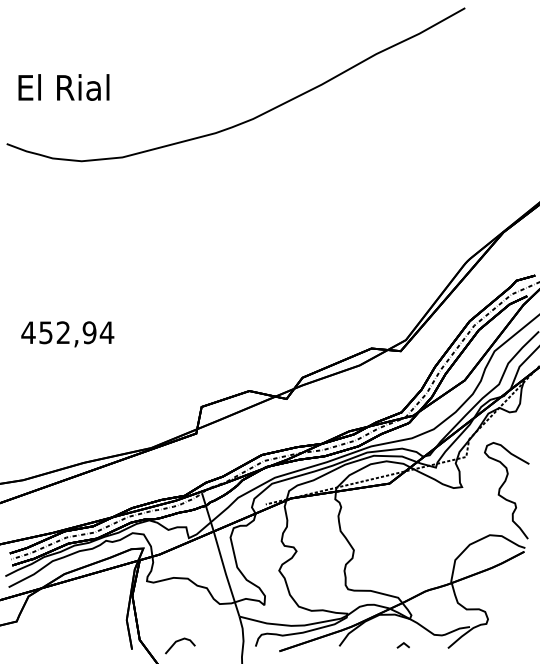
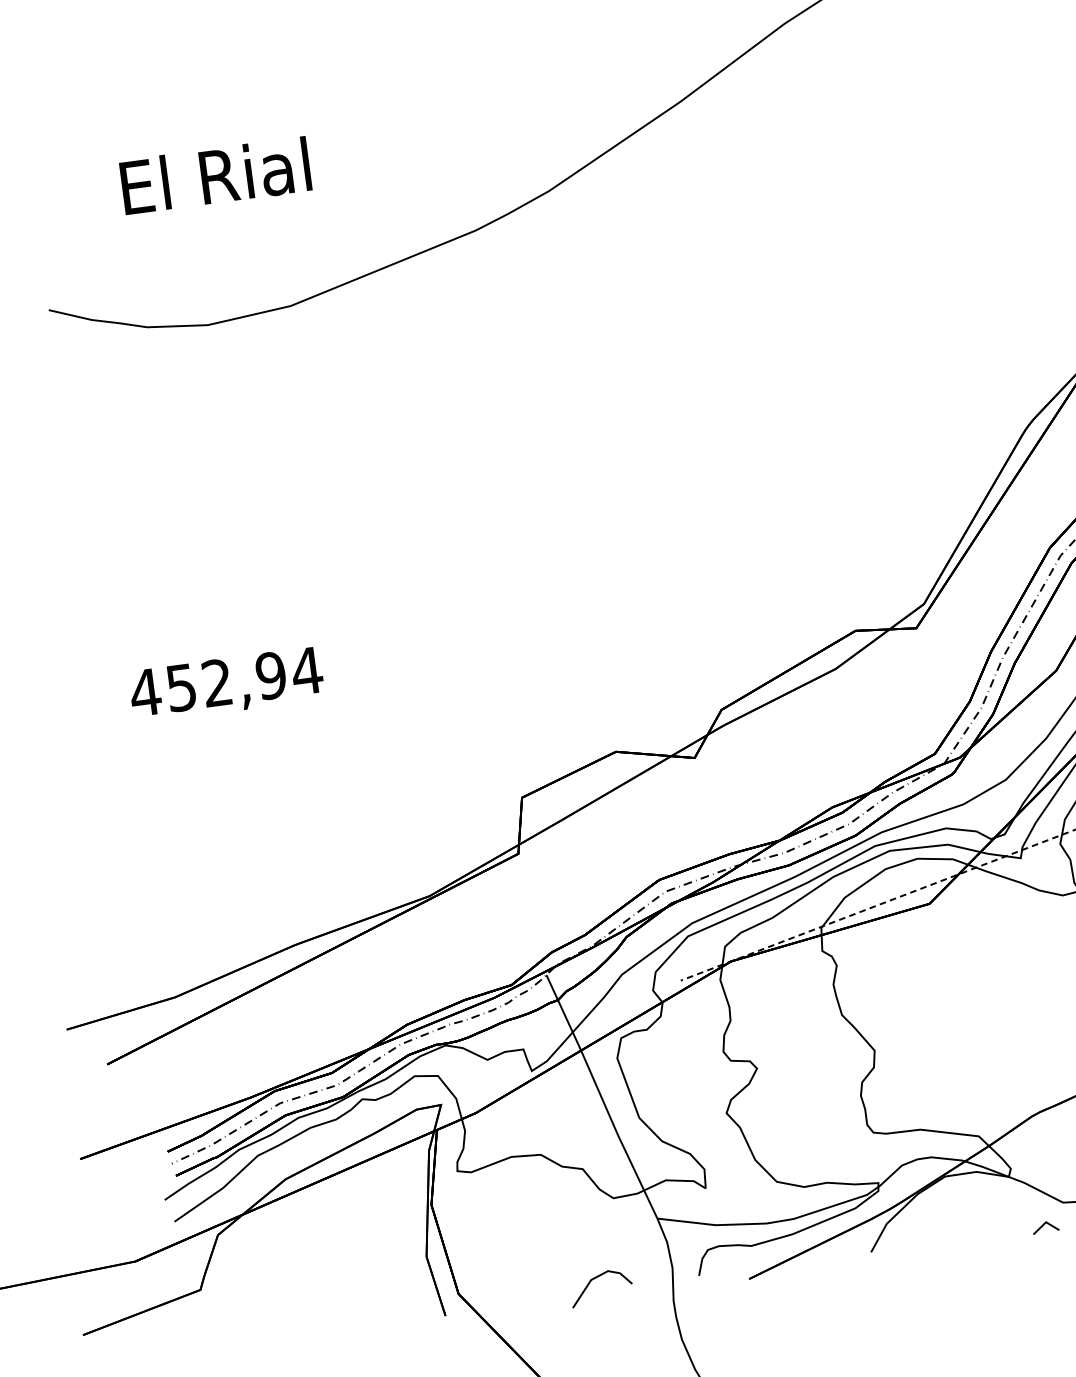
text: (63, 87) -> (214, 176), moved
line: (179, 641) -> (598, 1278), moved
line: (402, 645) -> (1043, 1227), moved

